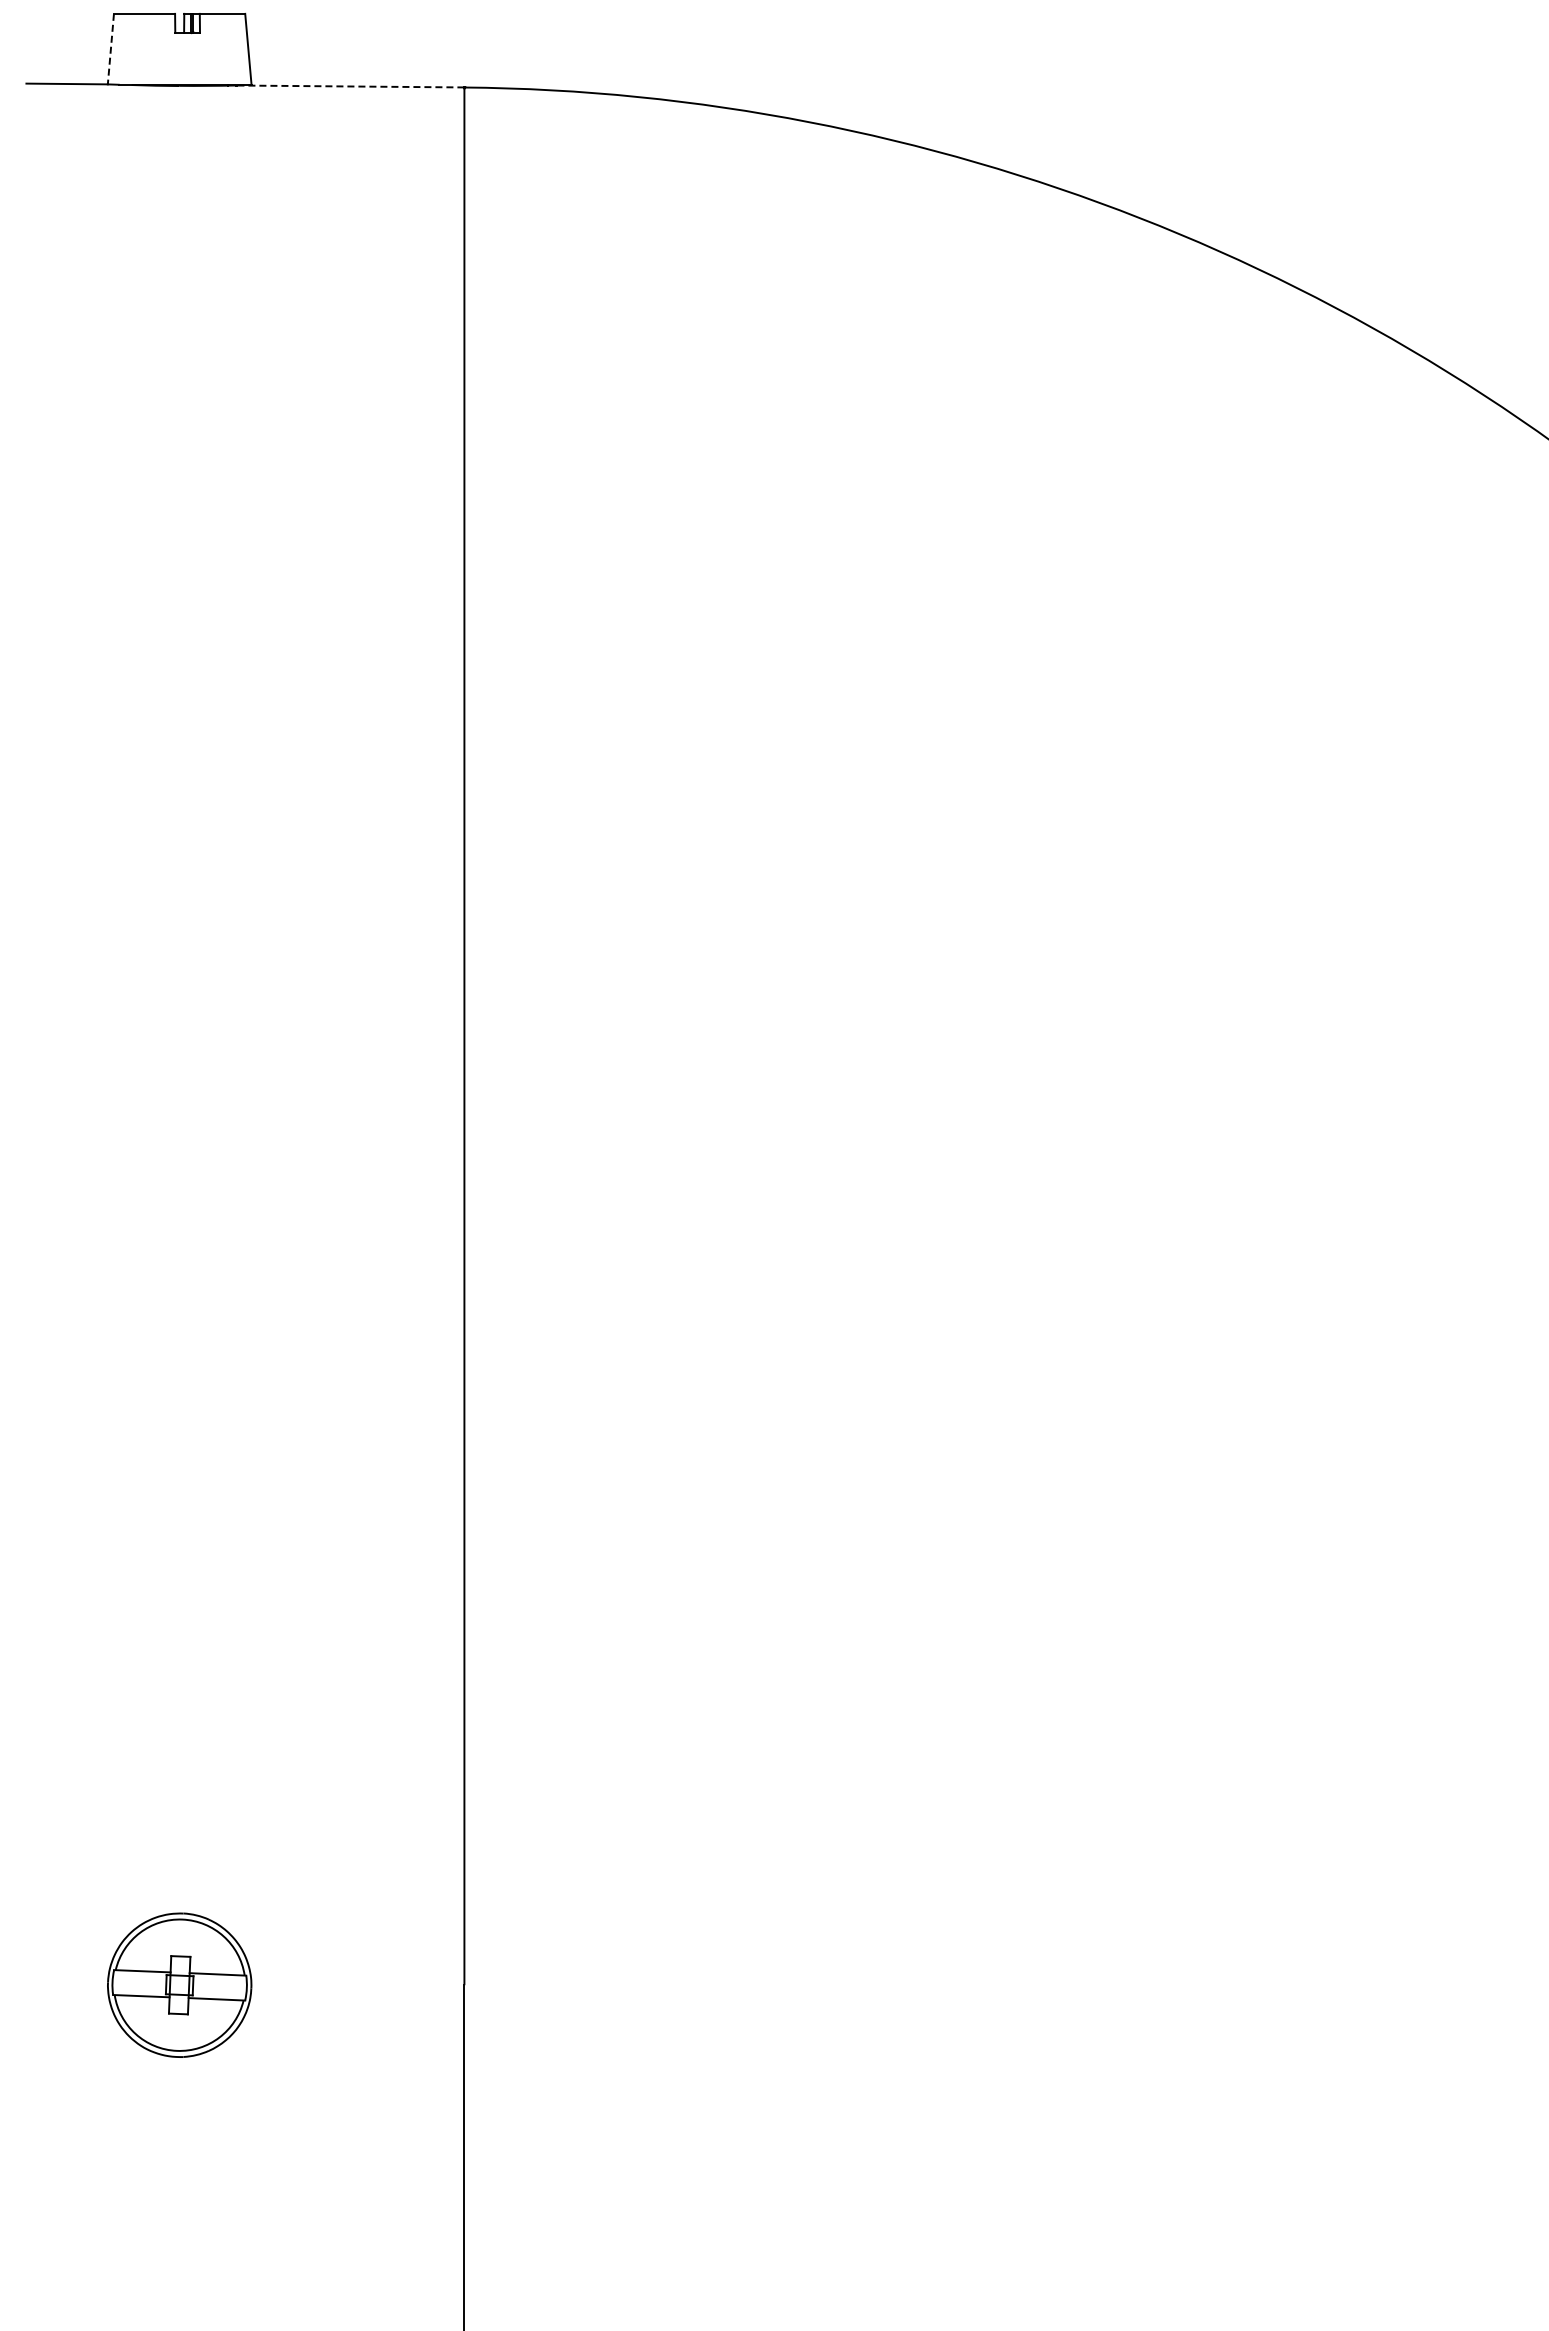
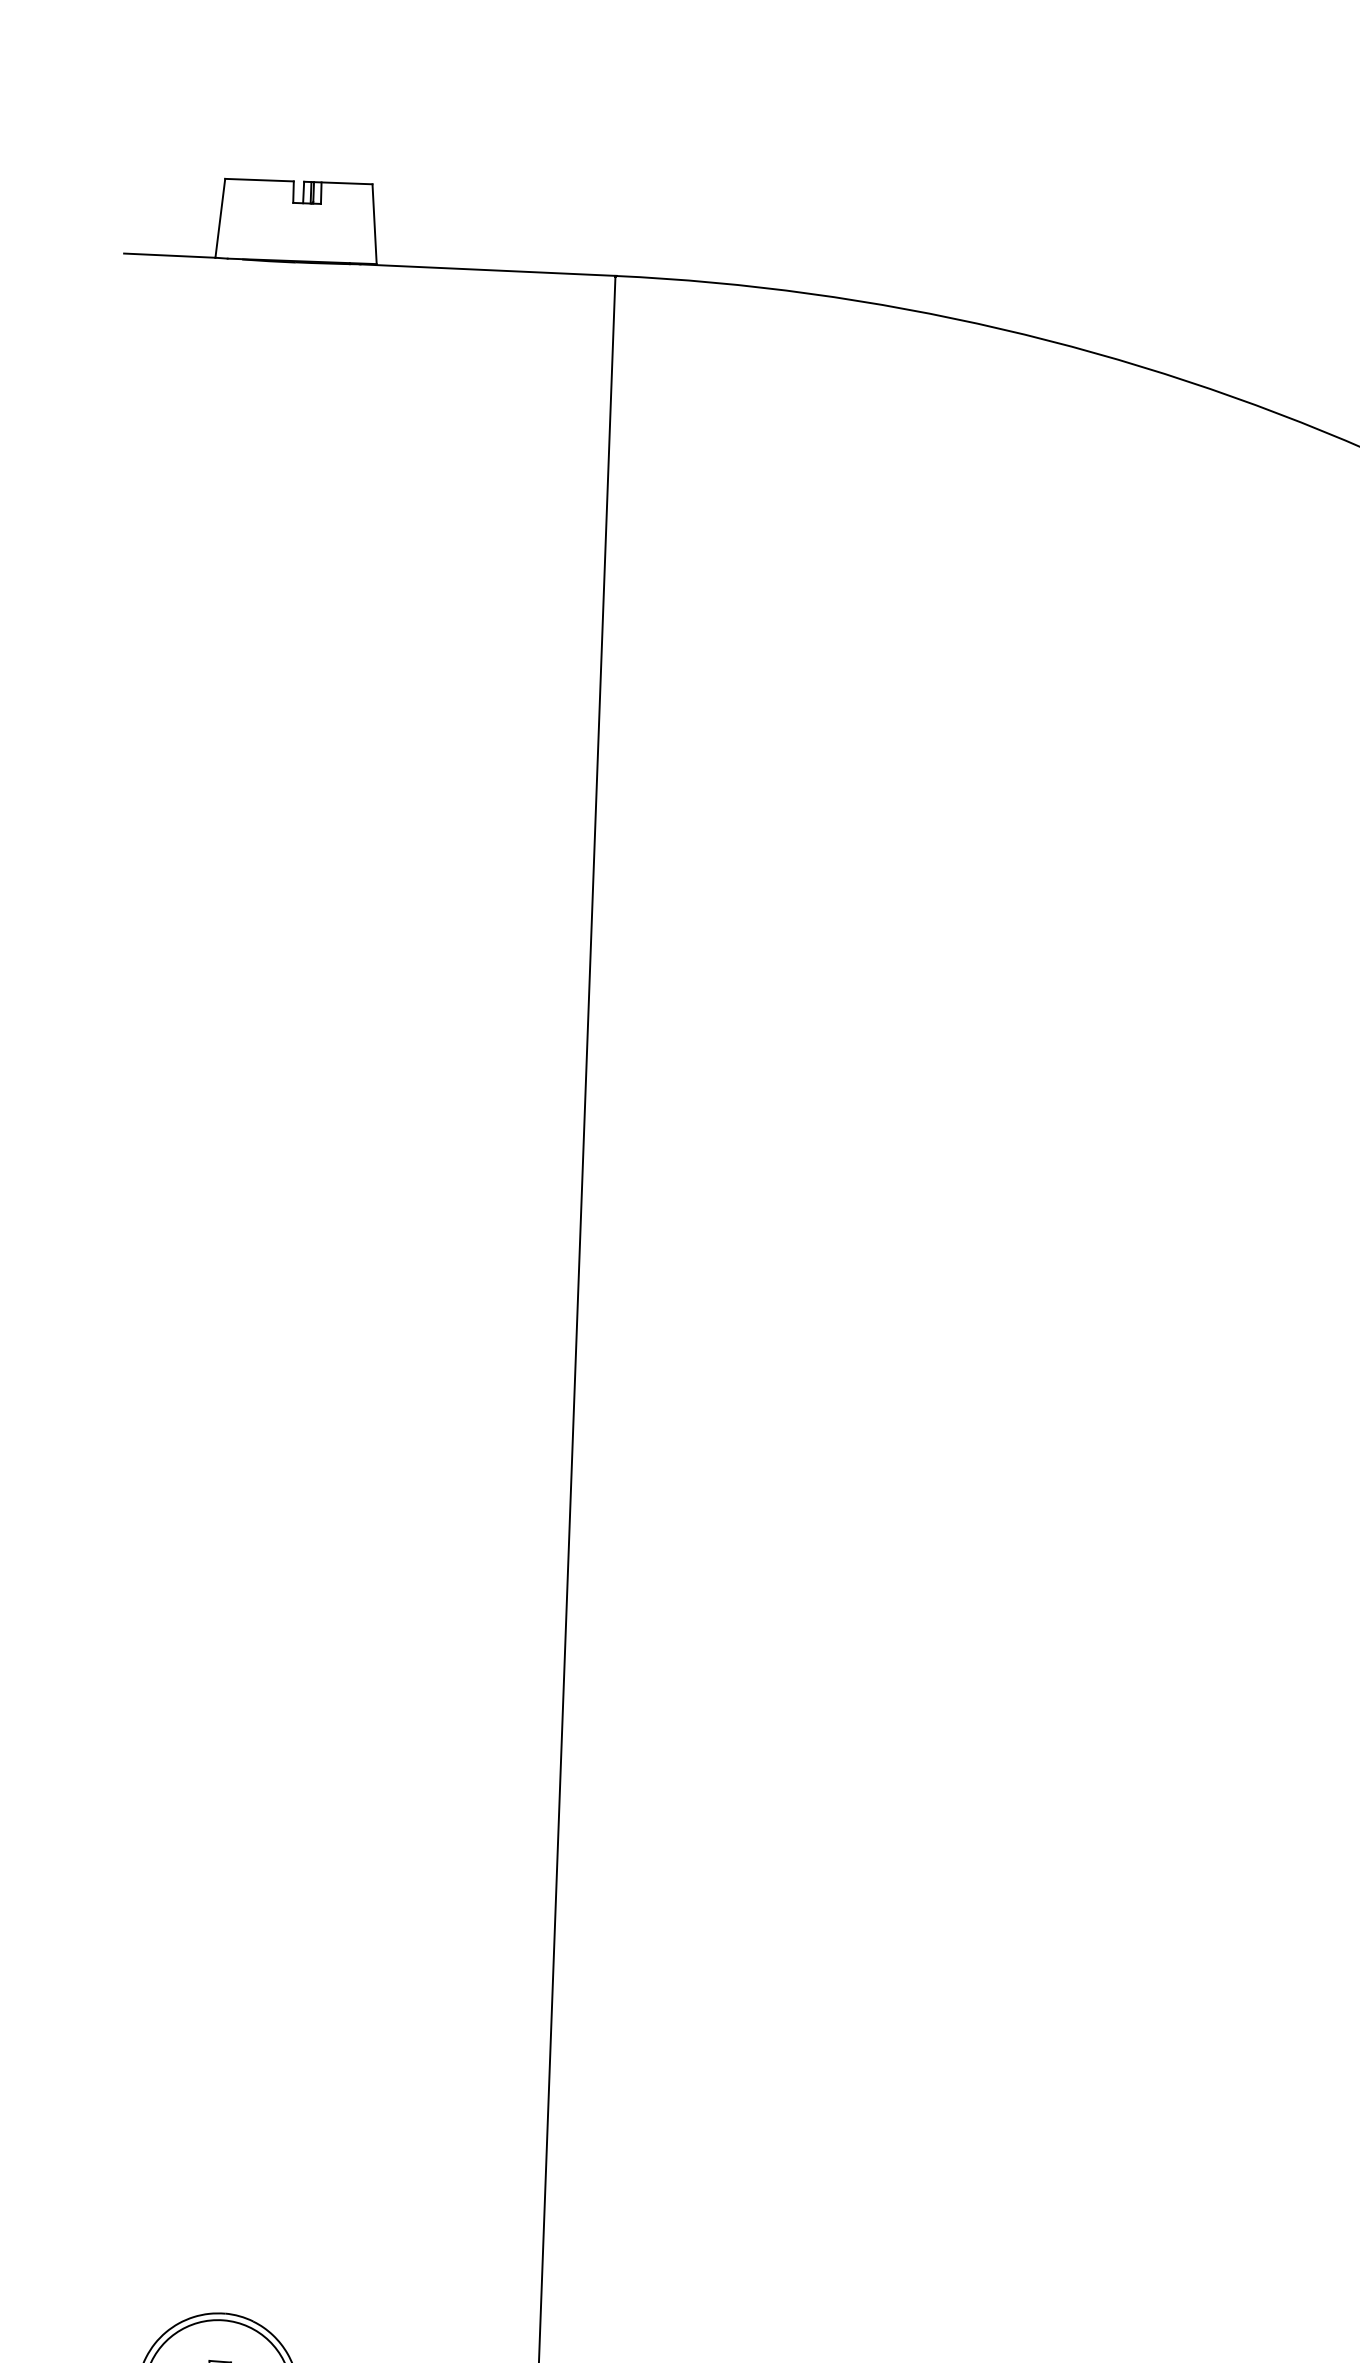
line: (110, 49) -> (219, 218), dashed -> solid
line: (350, 86) -> (487, 270), dashed -> solid

